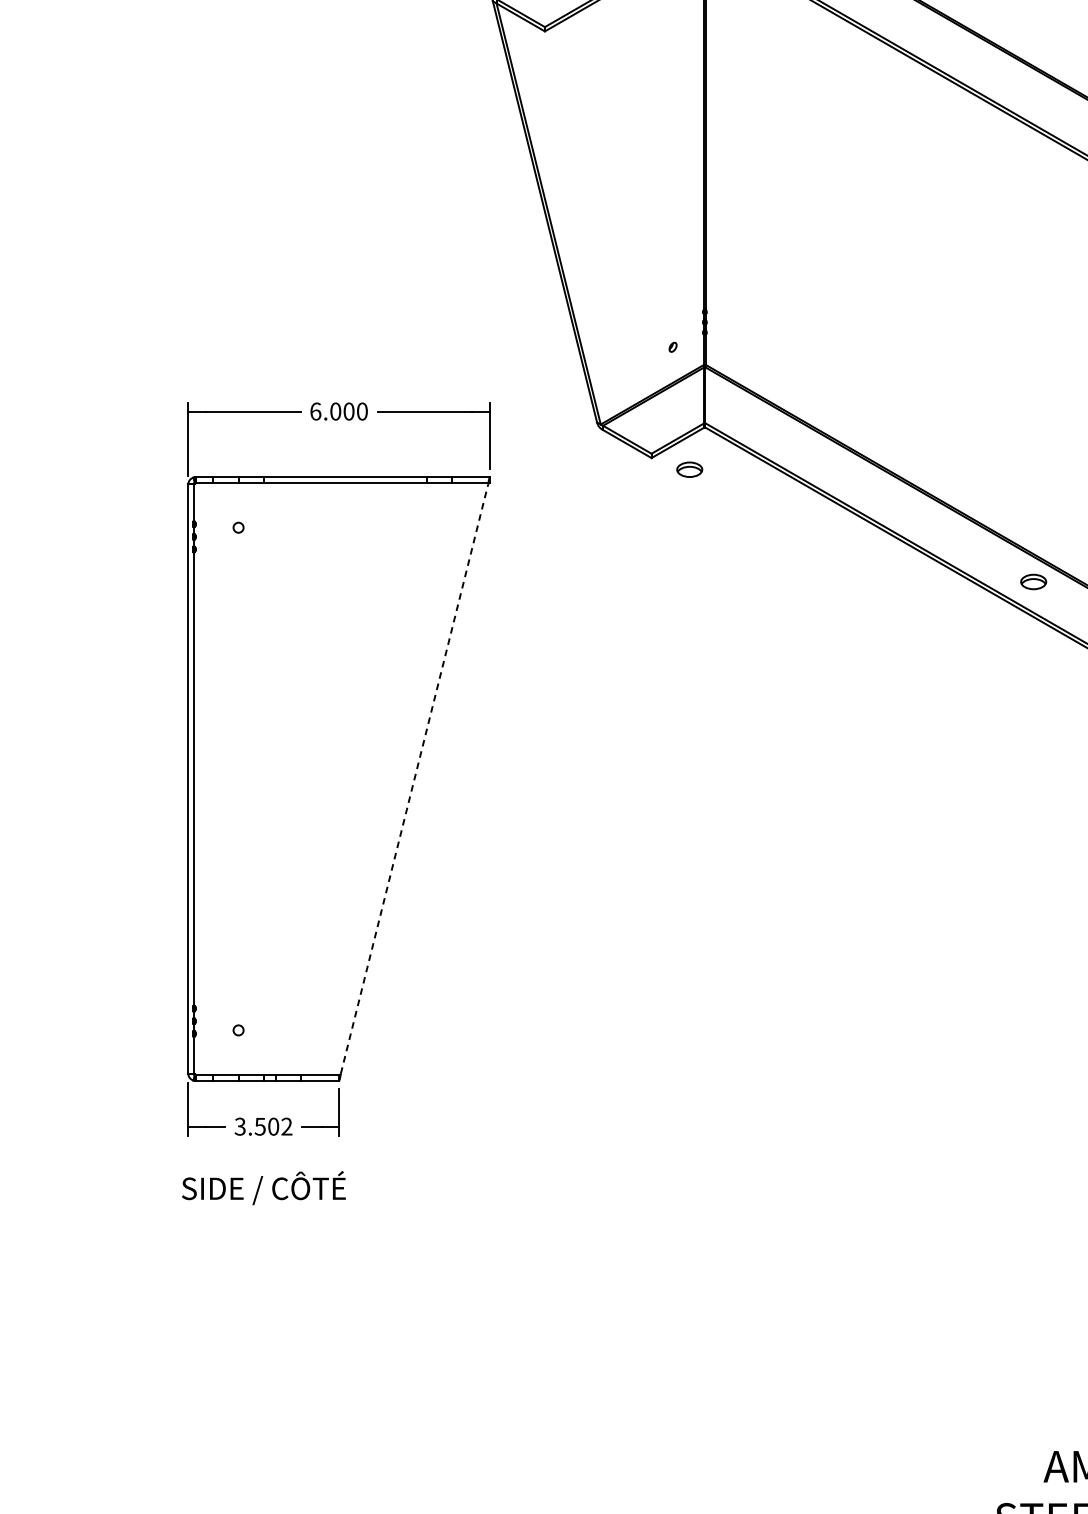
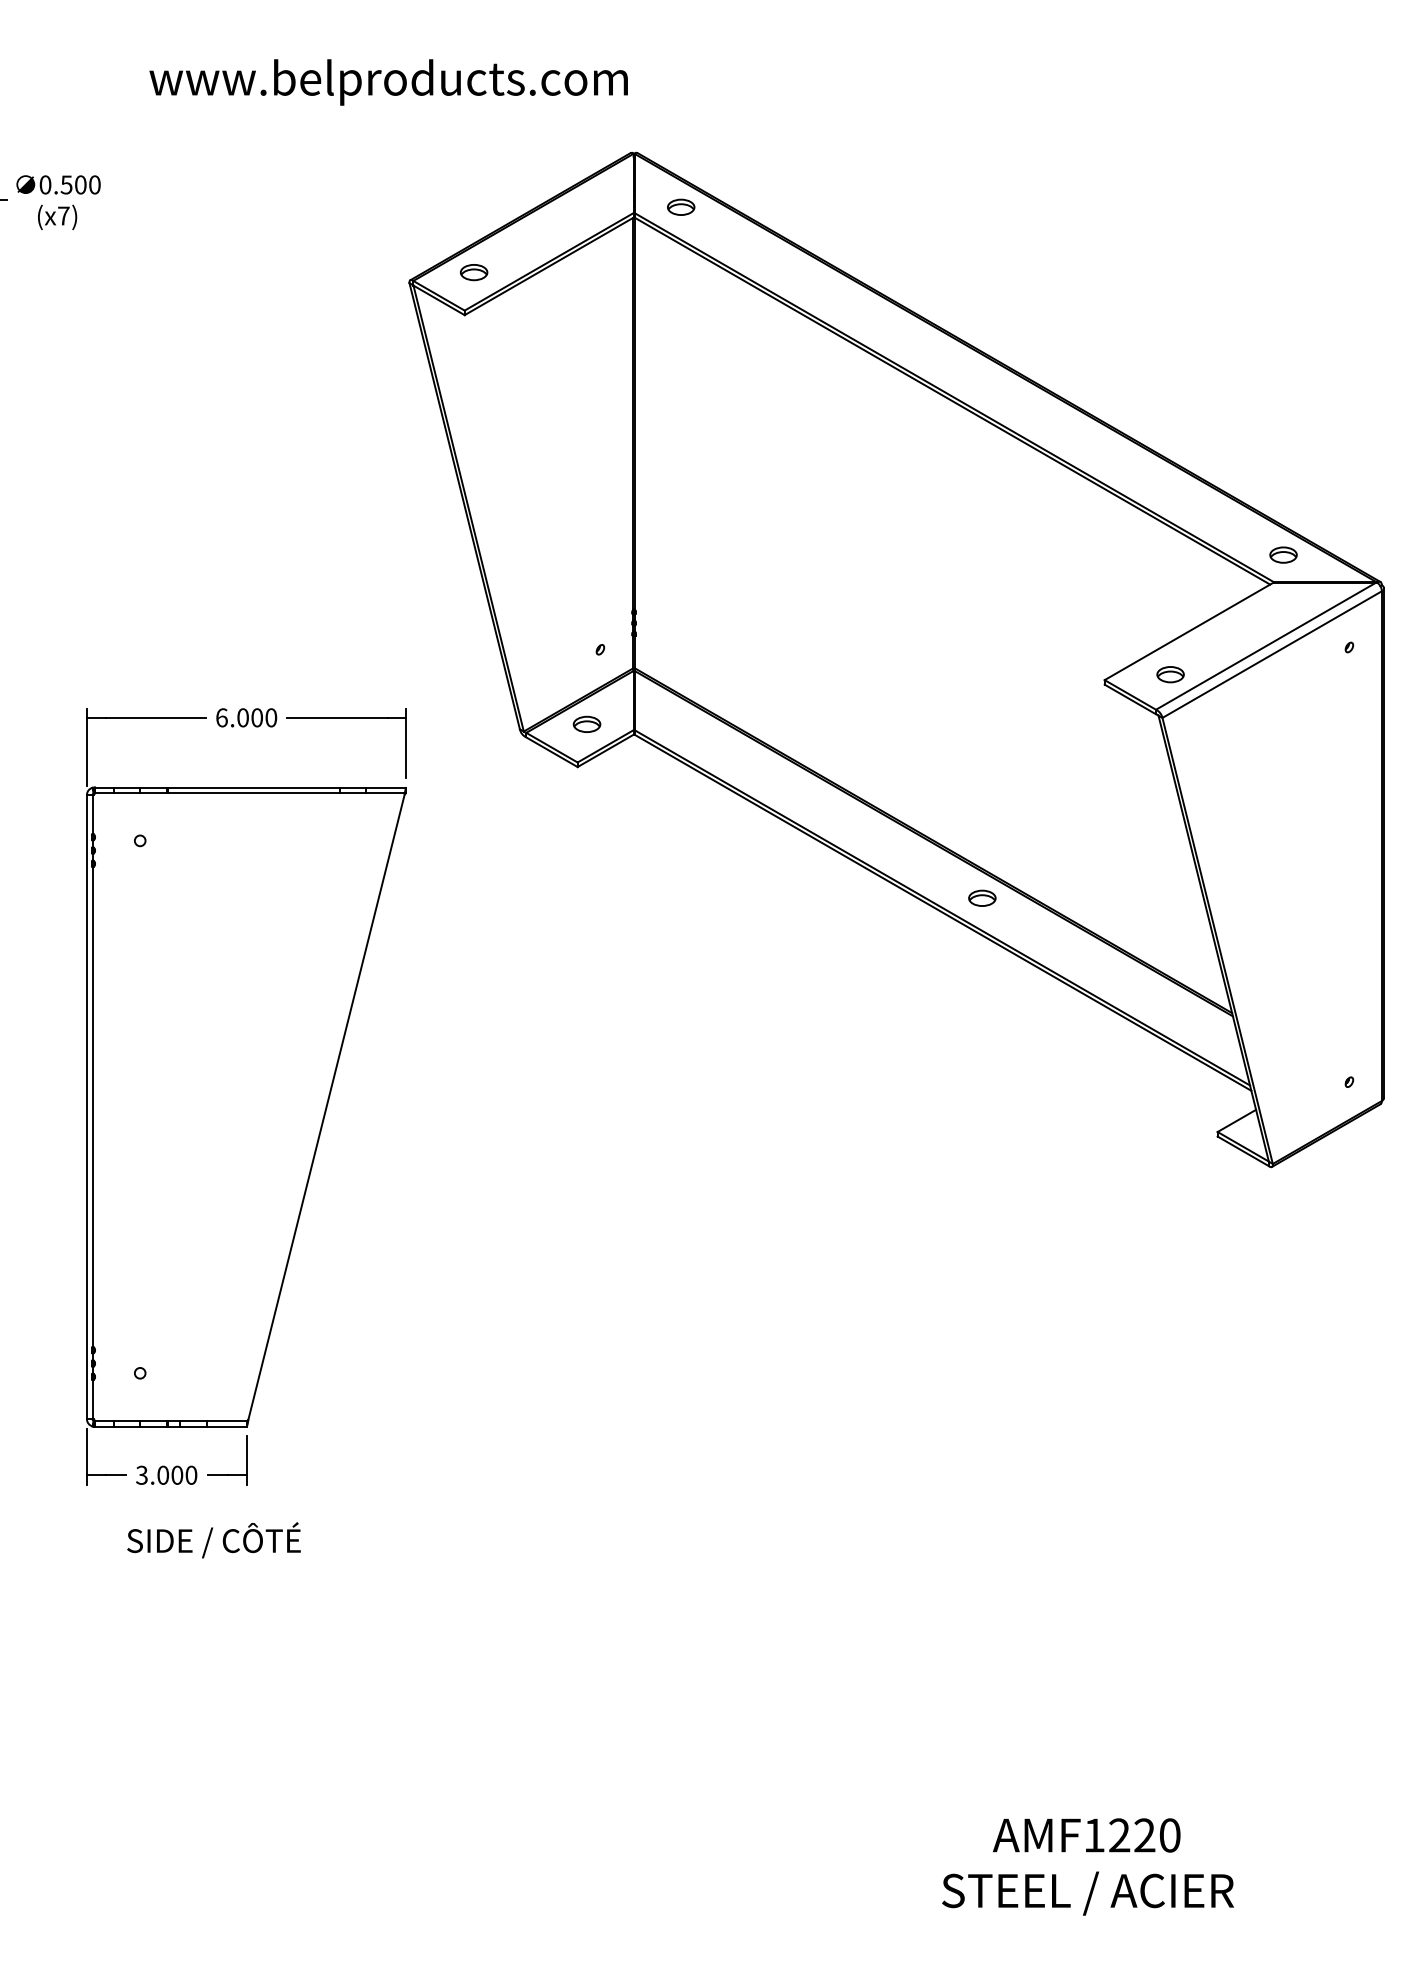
part: (689, 468) -> (586, 723), moved
line: (414, 779) -> (326, 1107), dashed -> solid
text: (273, 1125) -> (177, 1474), 3.502 -> 3.000
text: (263, 1188) -> (213, 1540), moved

